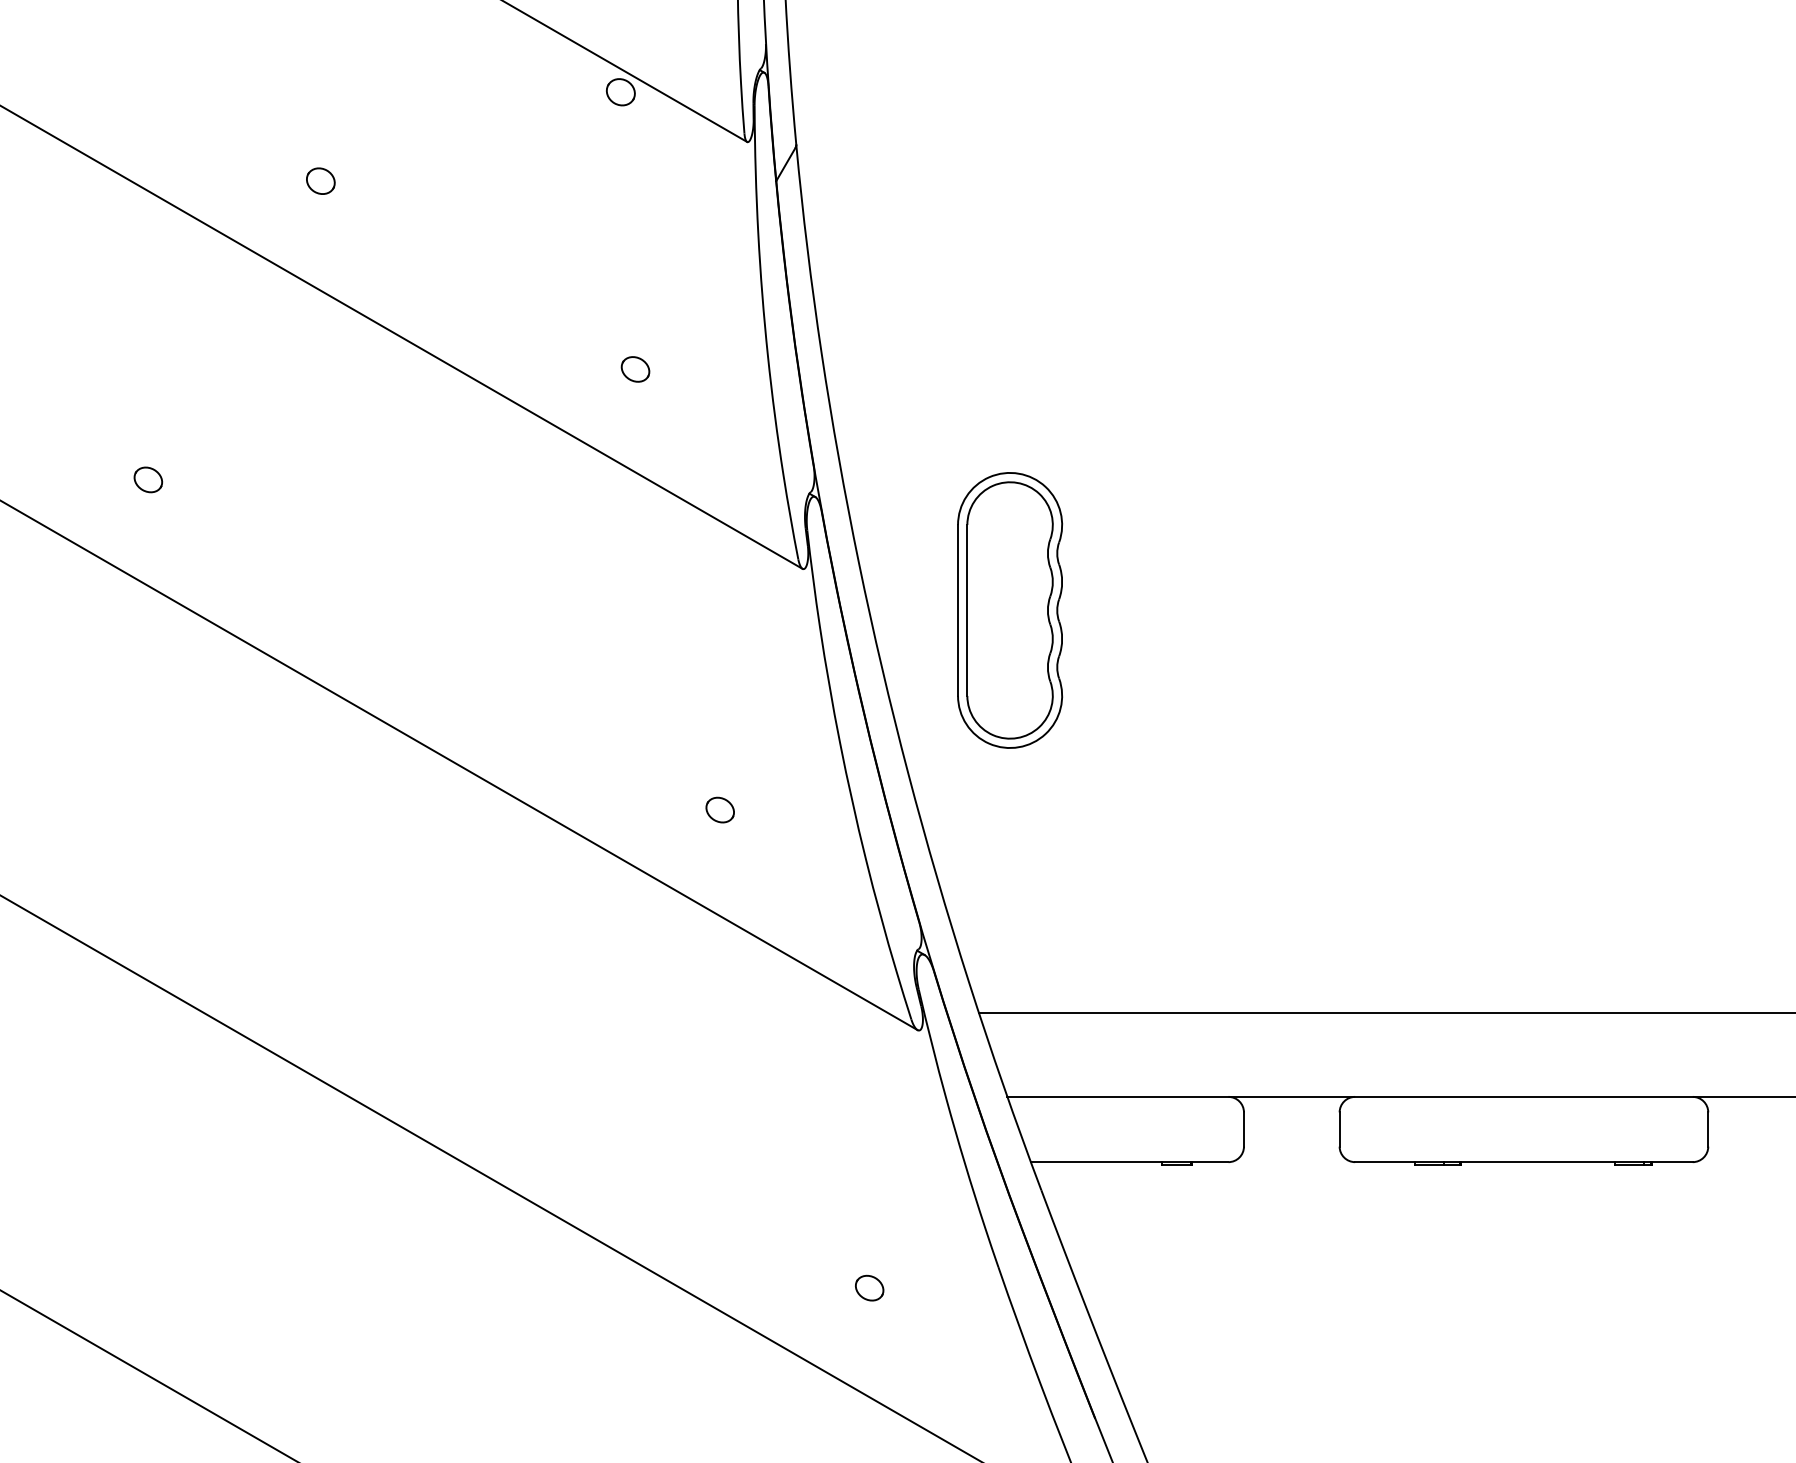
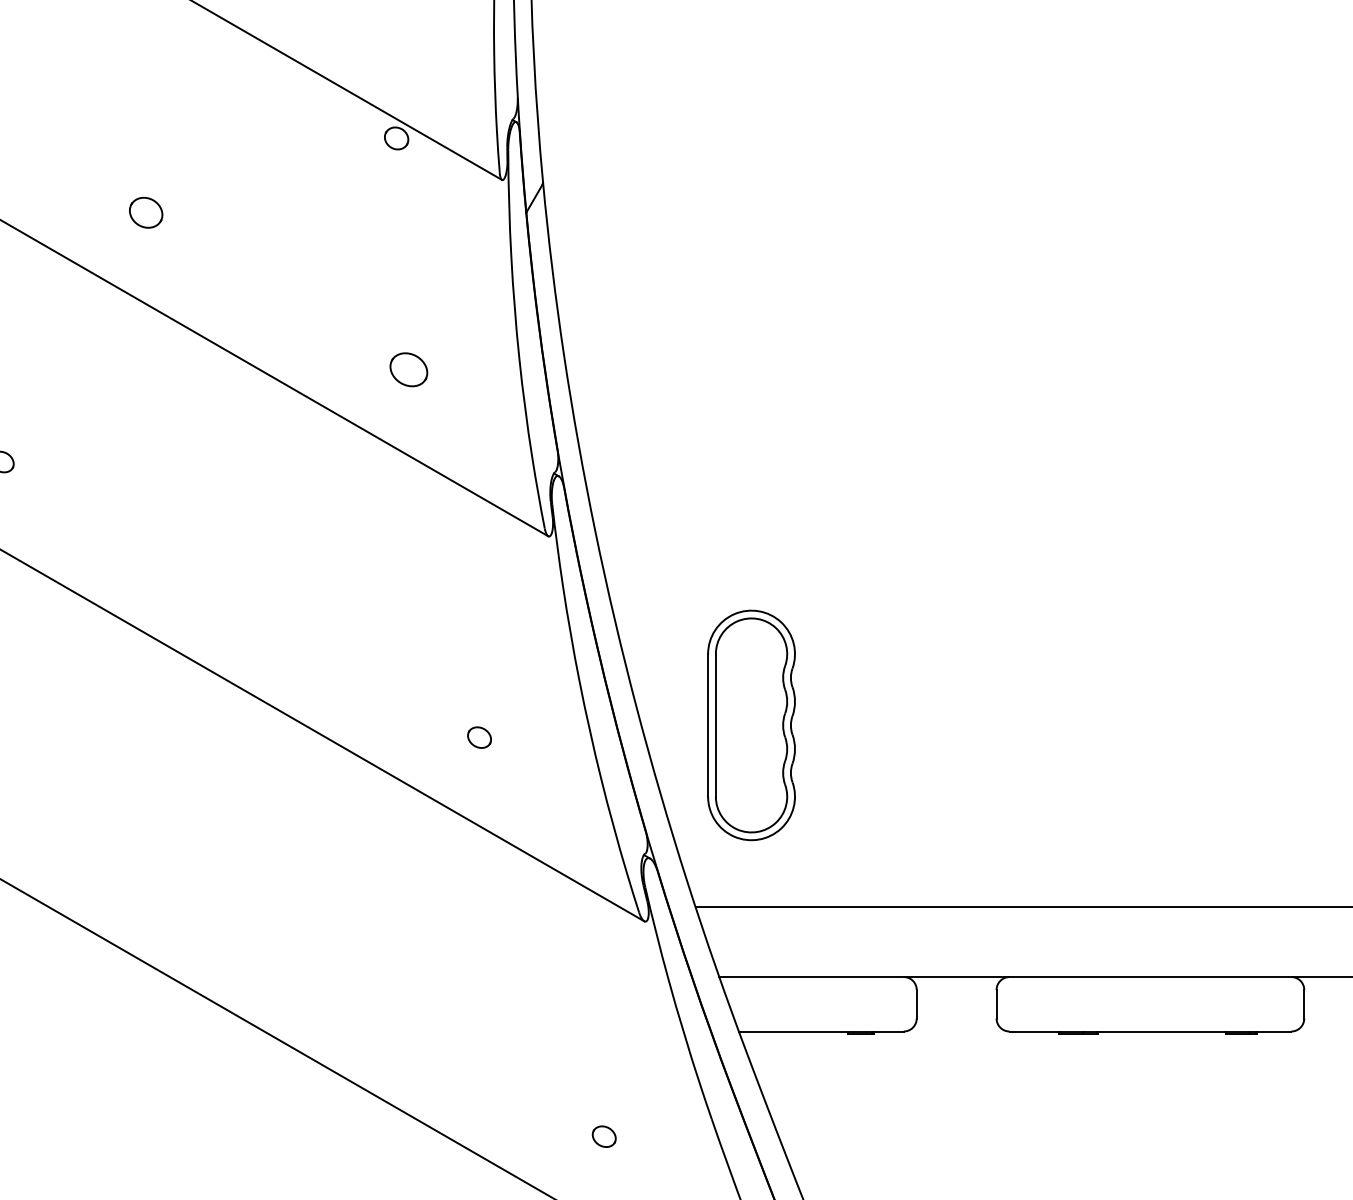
part: (320, 180) -> (145, 212), size x1.4
part: (635, 369) -> (408, 369), size x1.6
part: (1010, 610) -> (751, 725), moved

